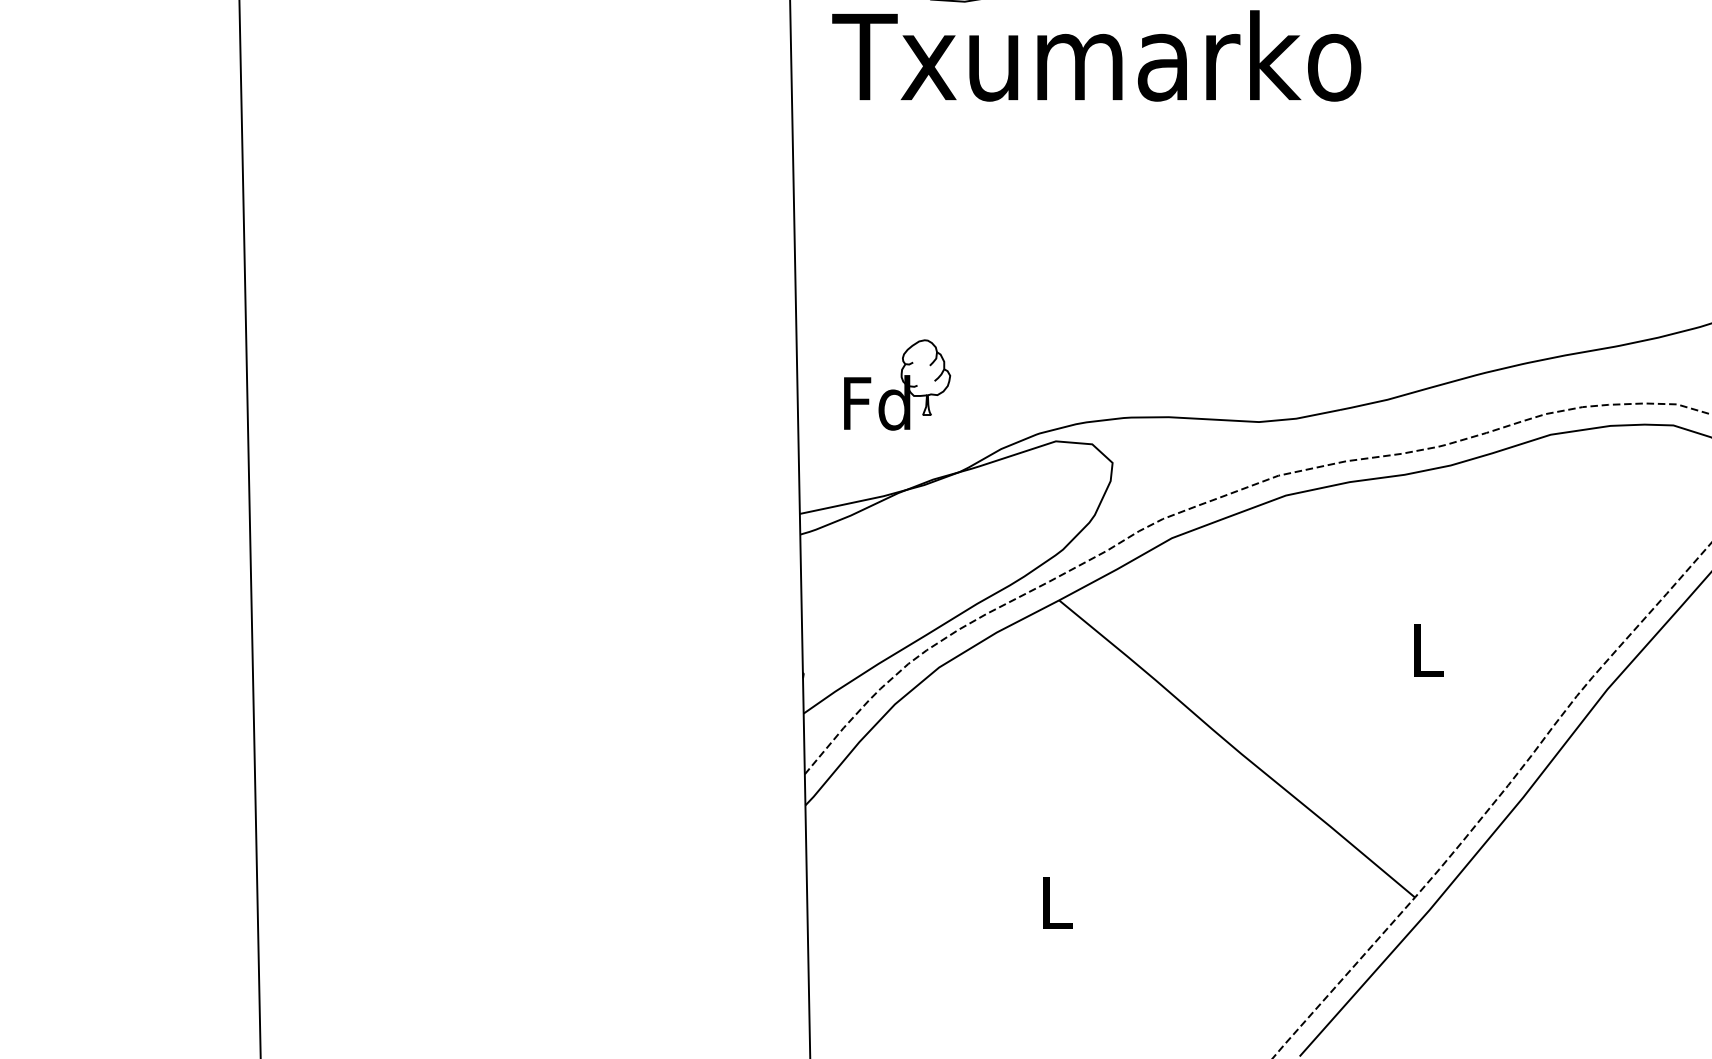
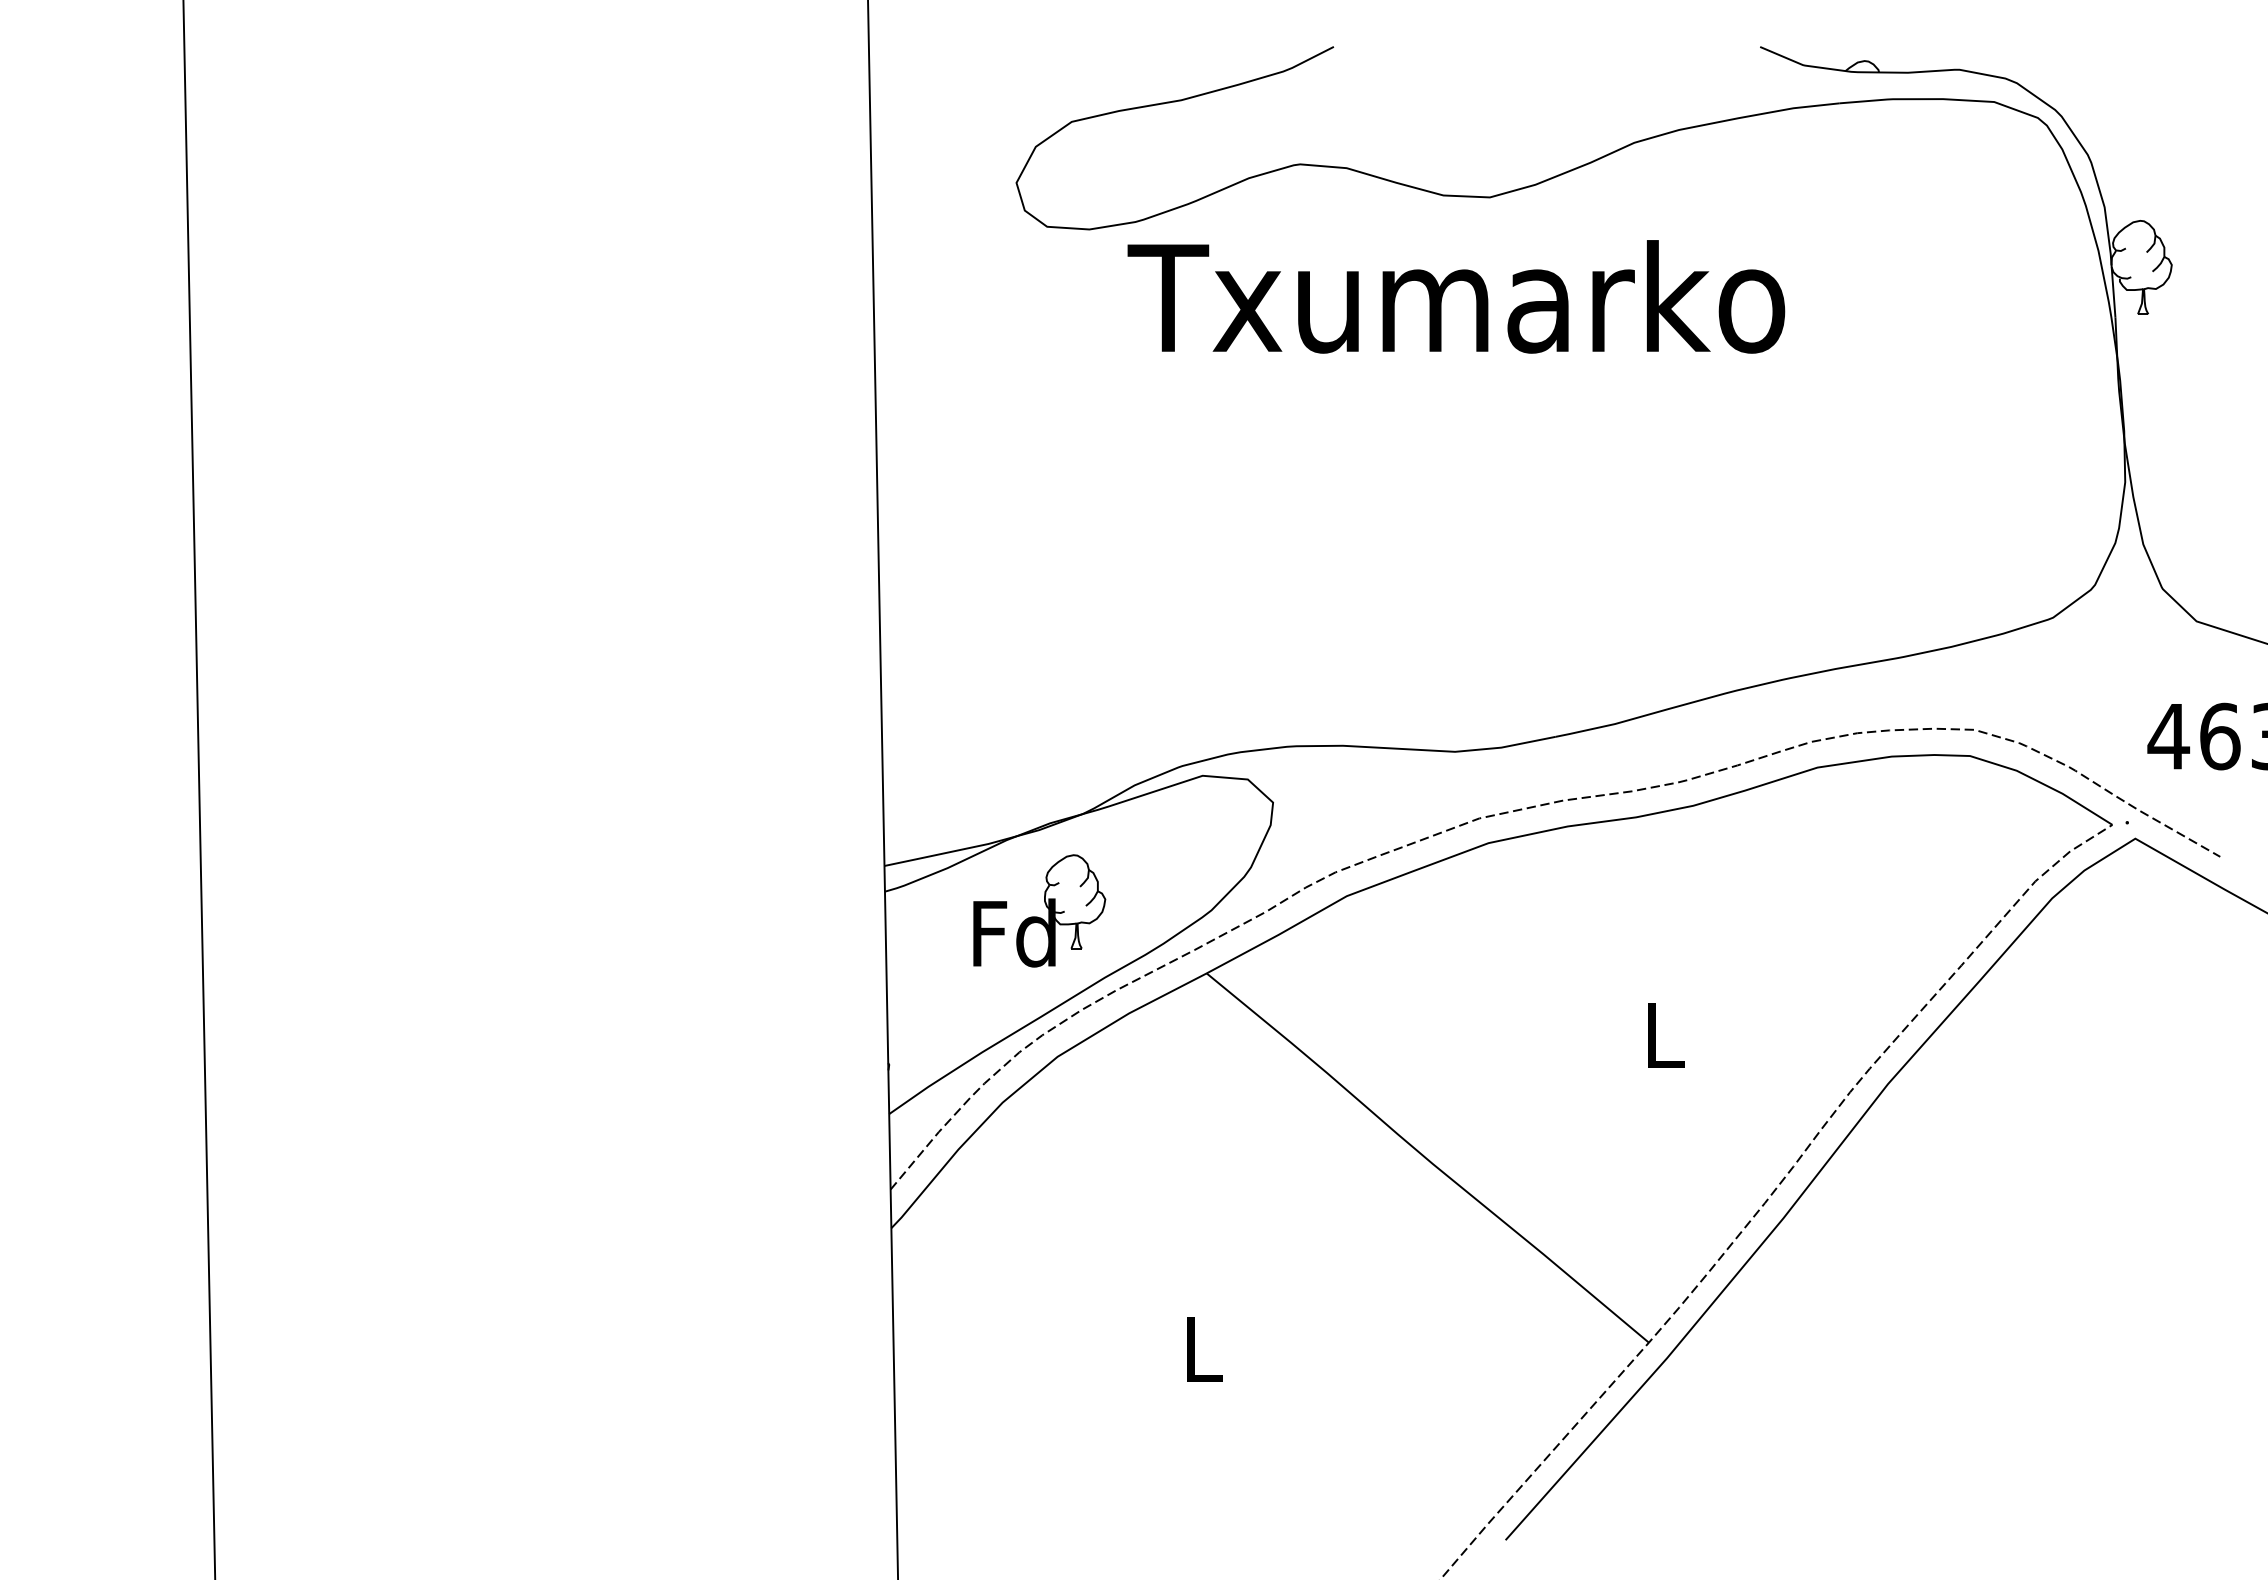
text: (1096, 55) -> (1456, 296), moved
part: (895, 389) -> (1037, 916), moved

